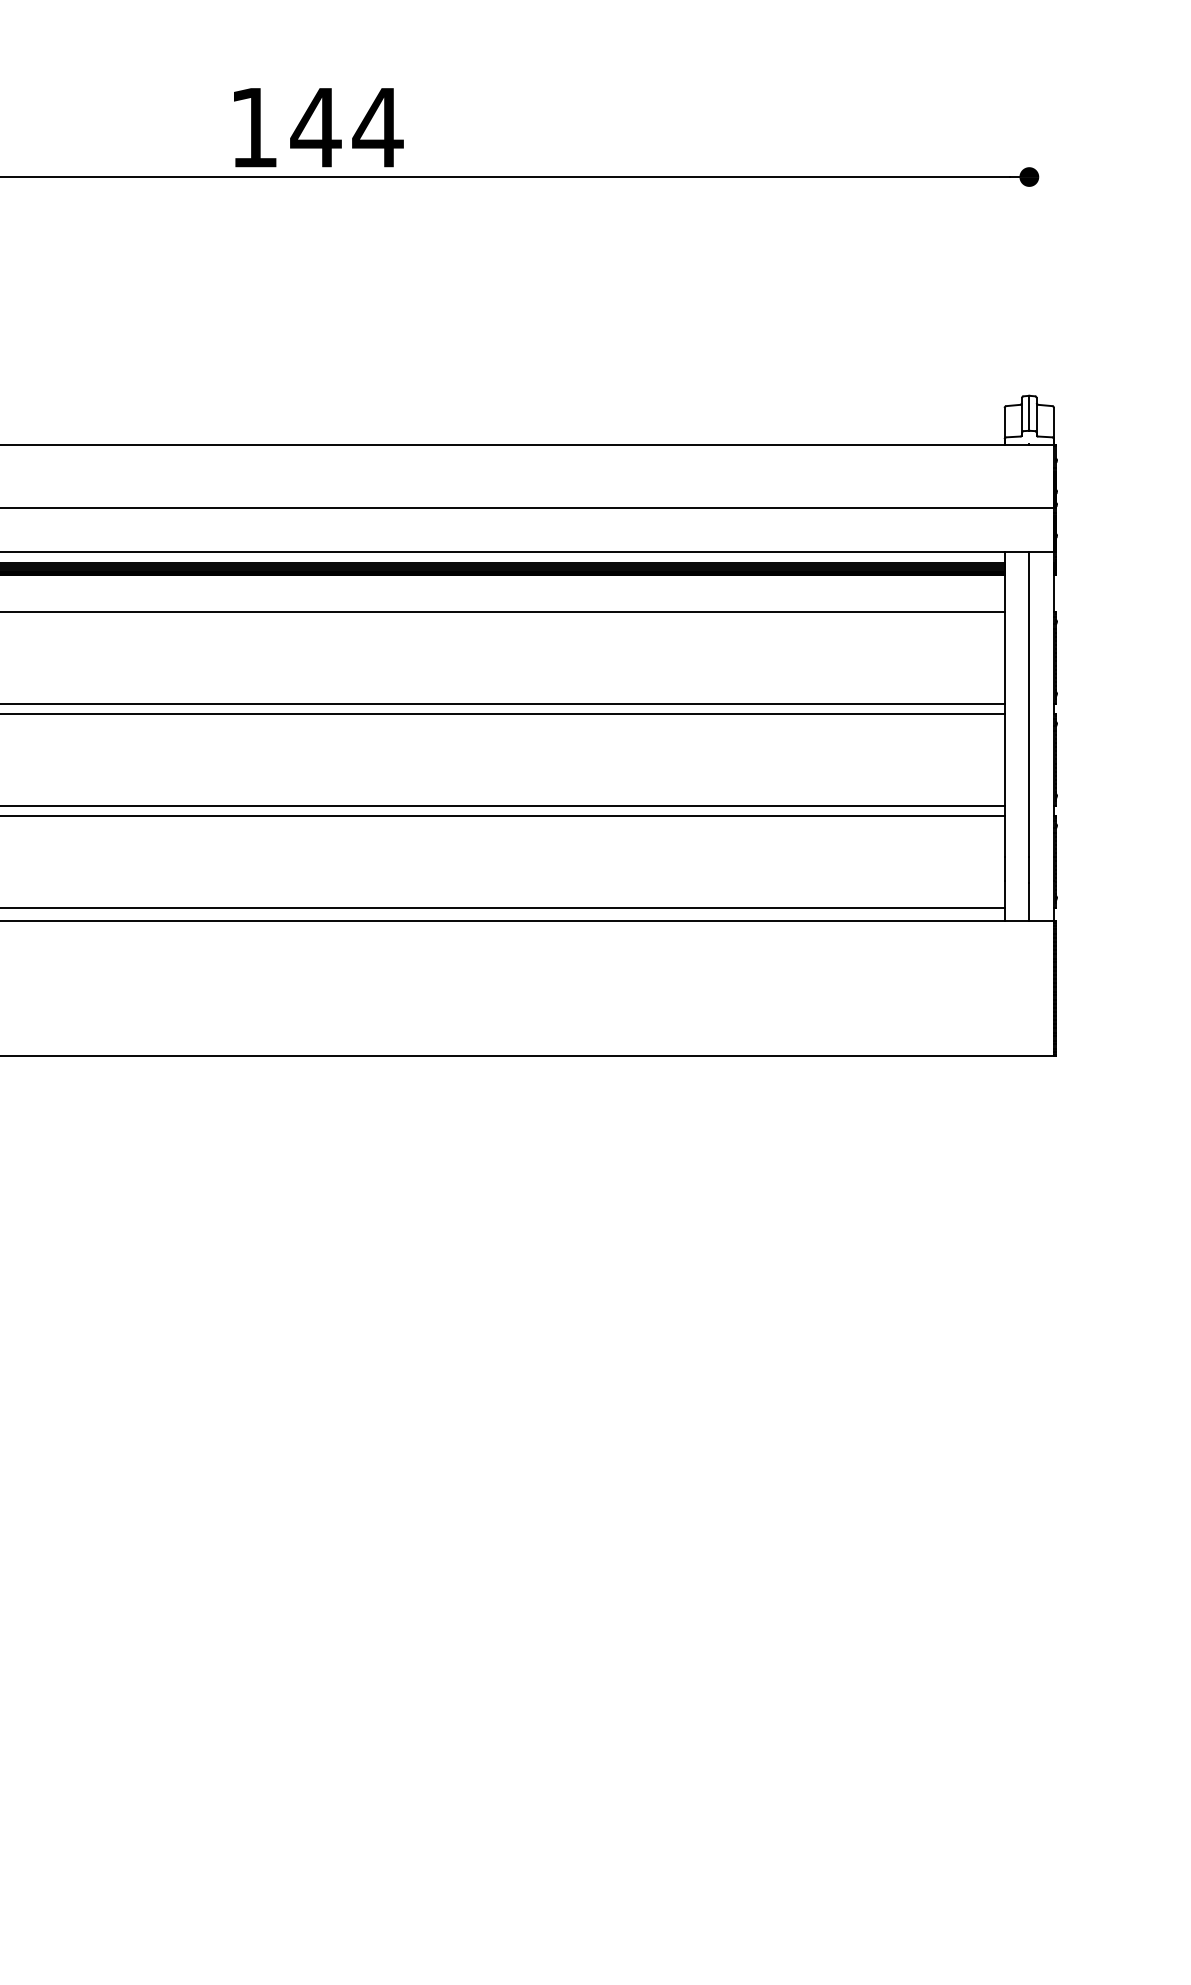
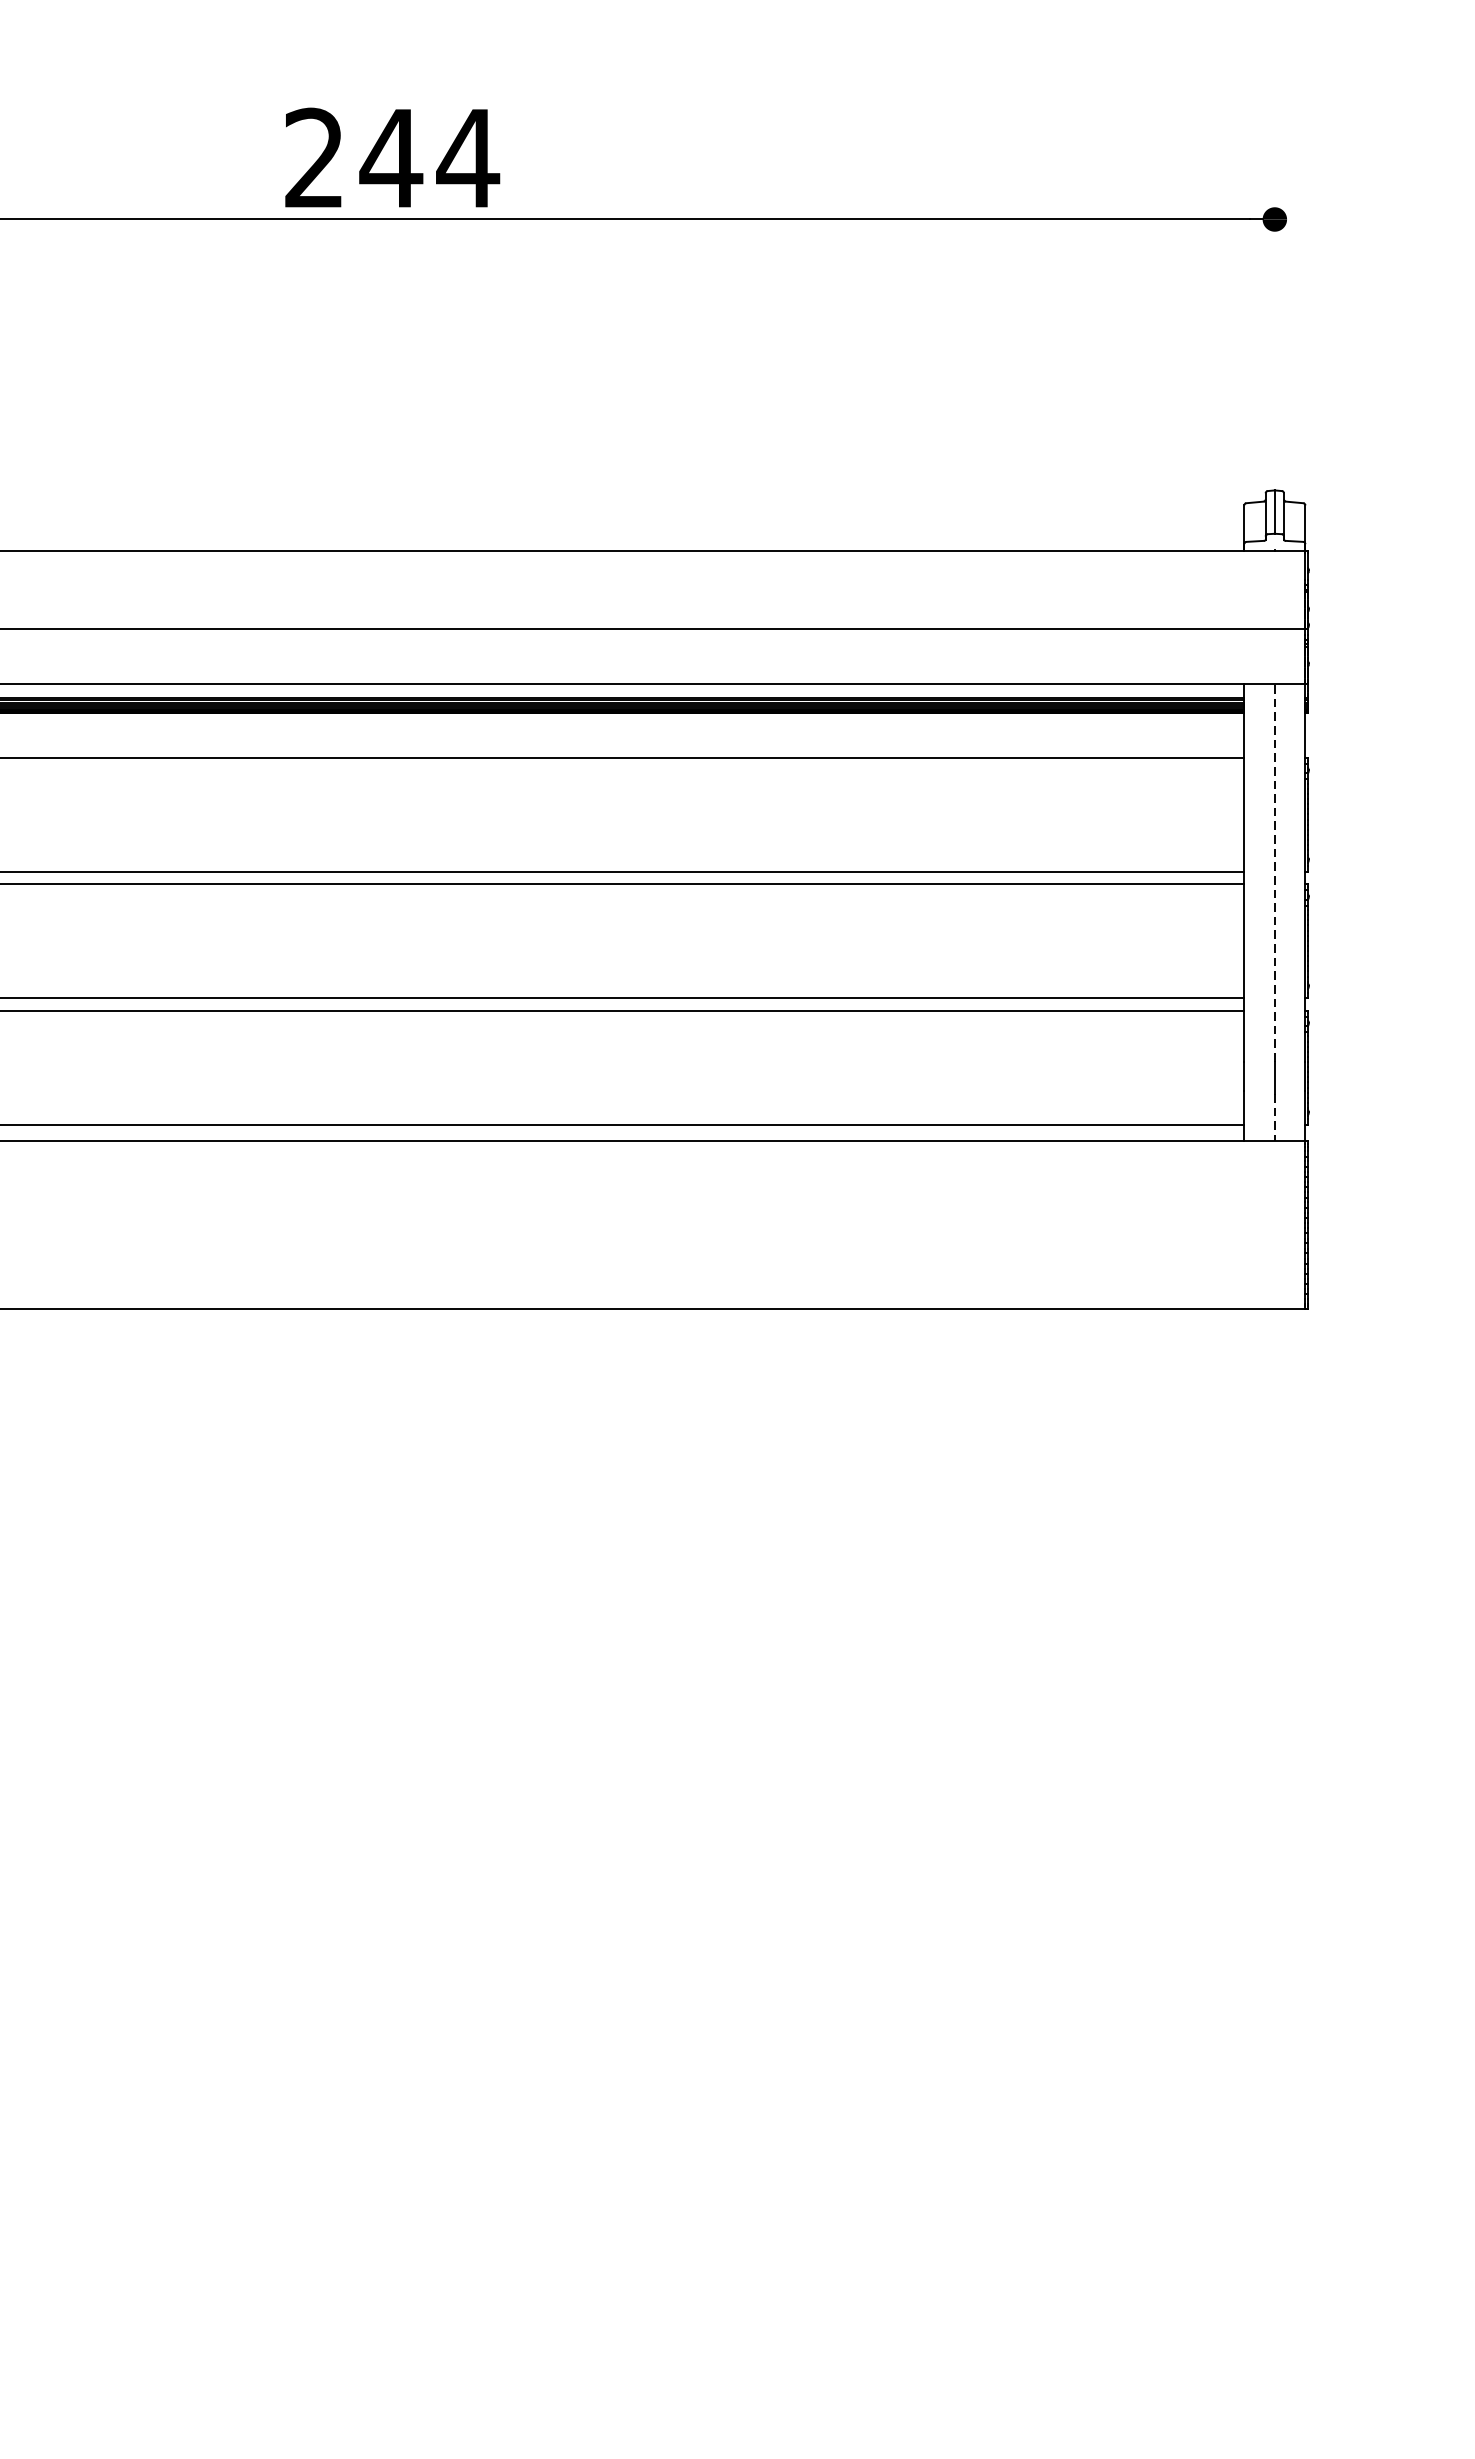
text: (253, 126) -> (313, 156), 144 -> 244
line: (1029, 704) -> (1275, 872), solid -> dashed
line: (1029, 902) -> (1275, 1118), solid -> dashed

